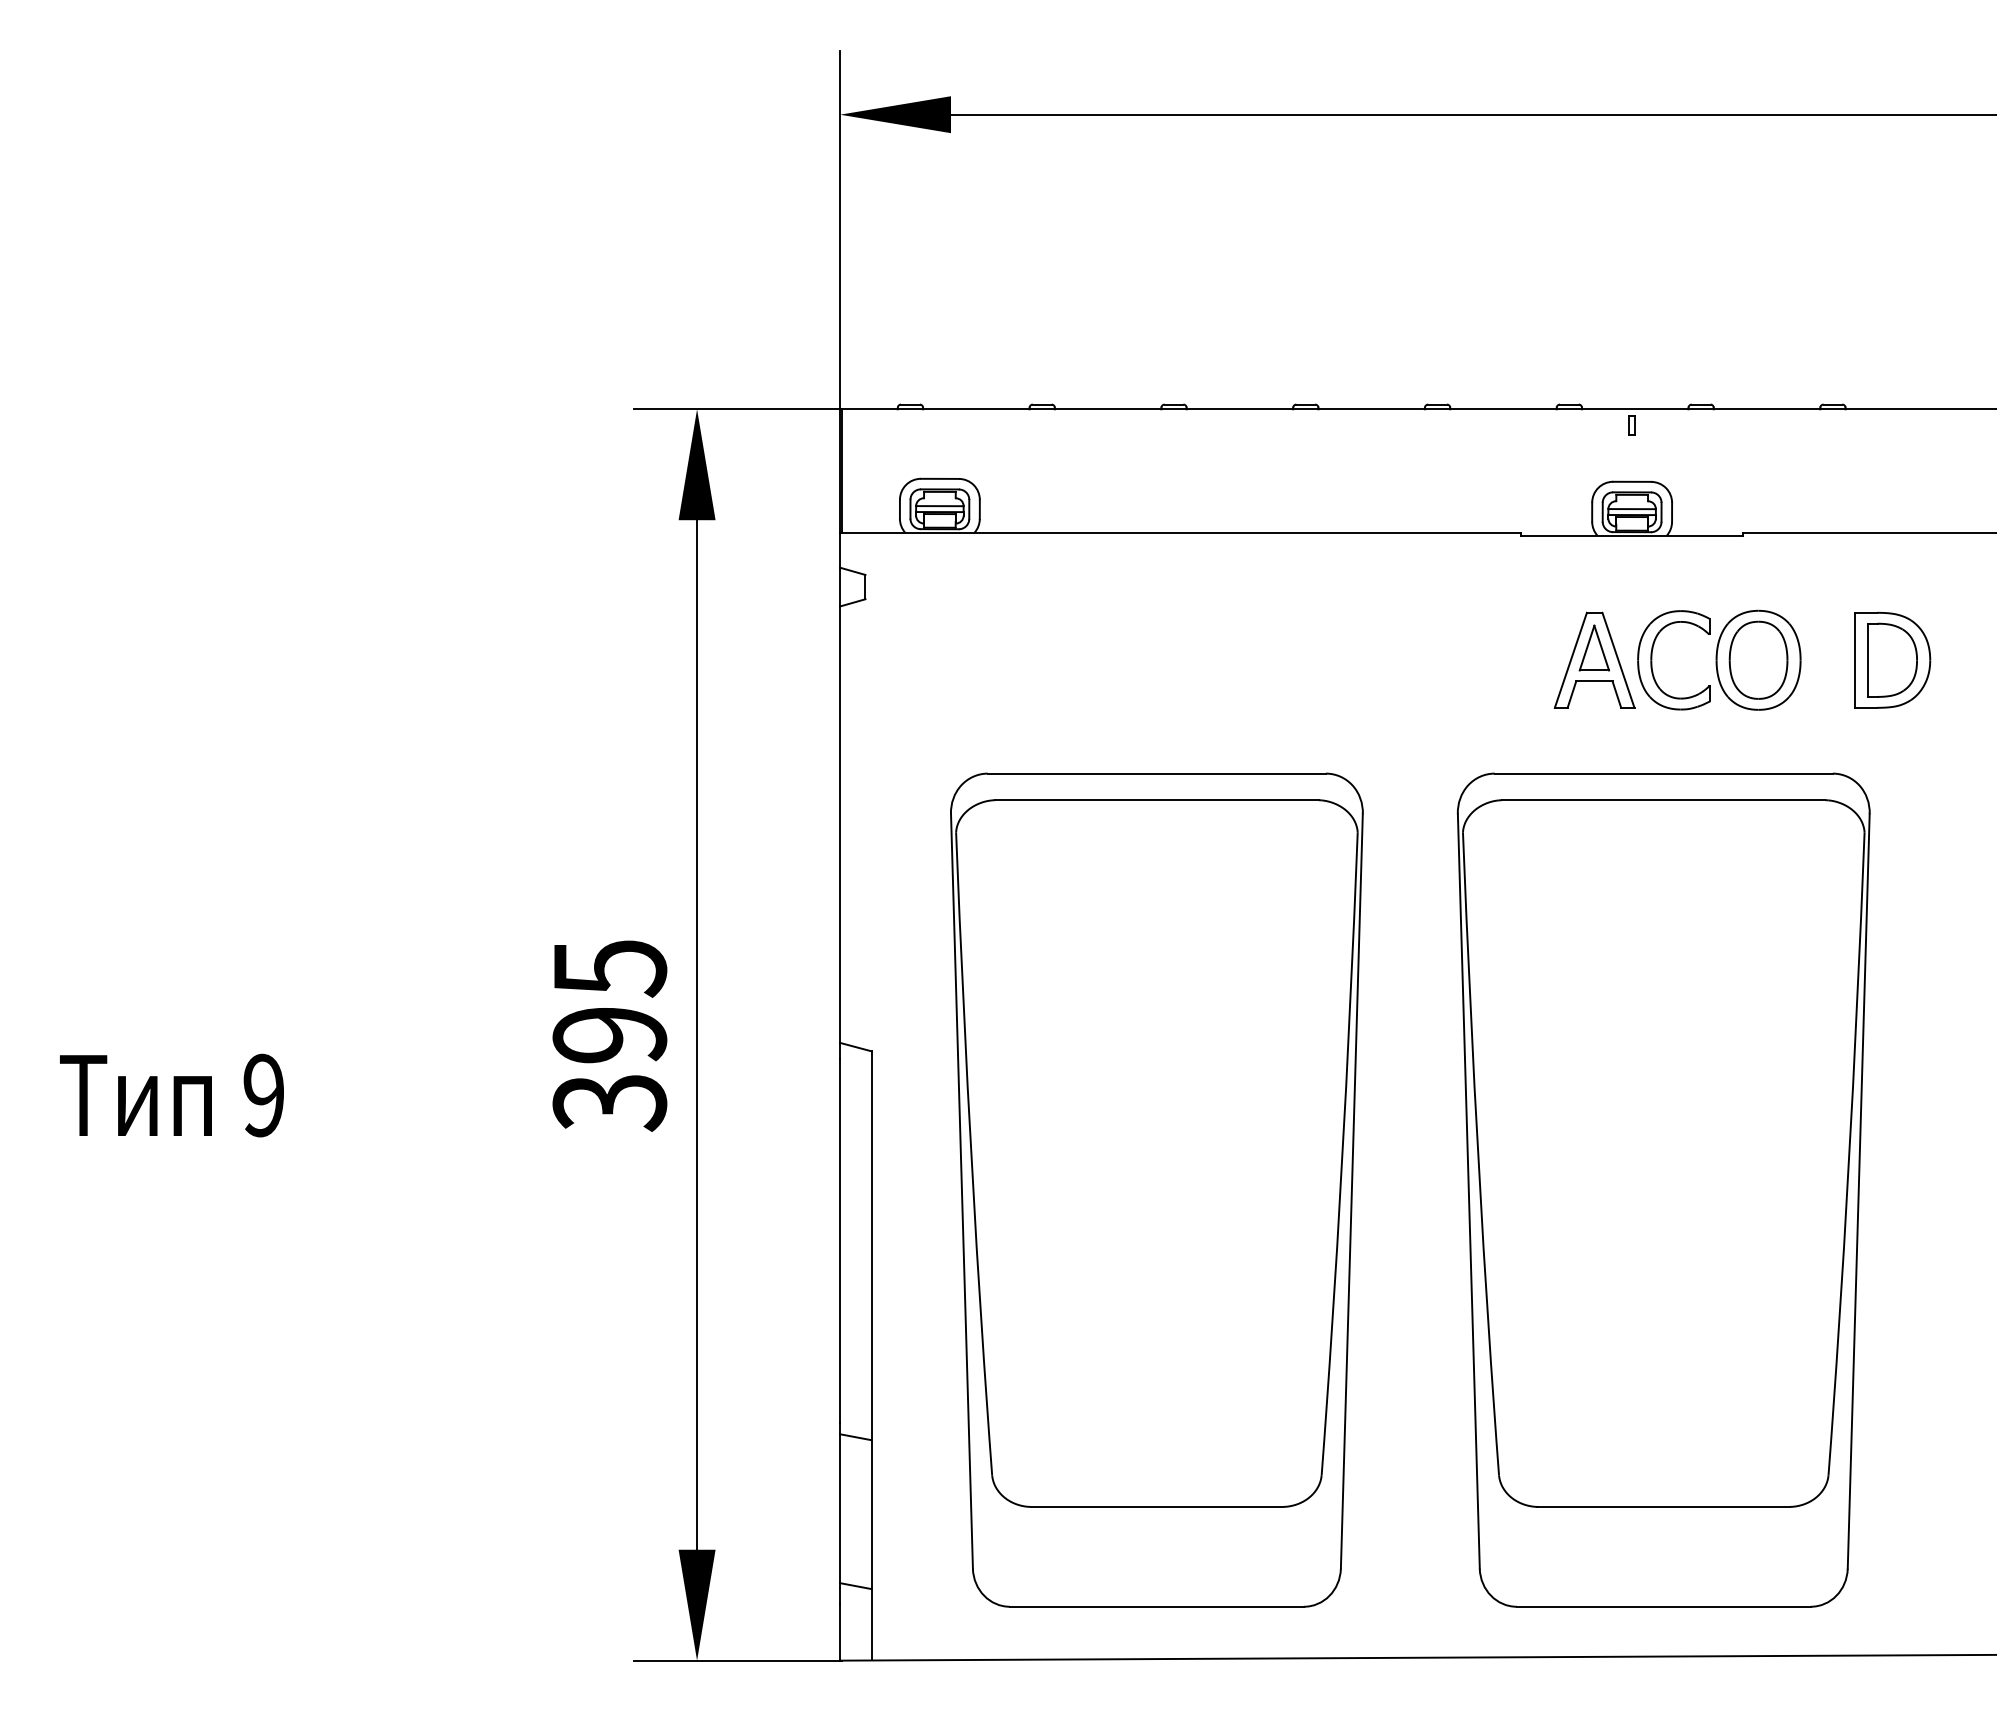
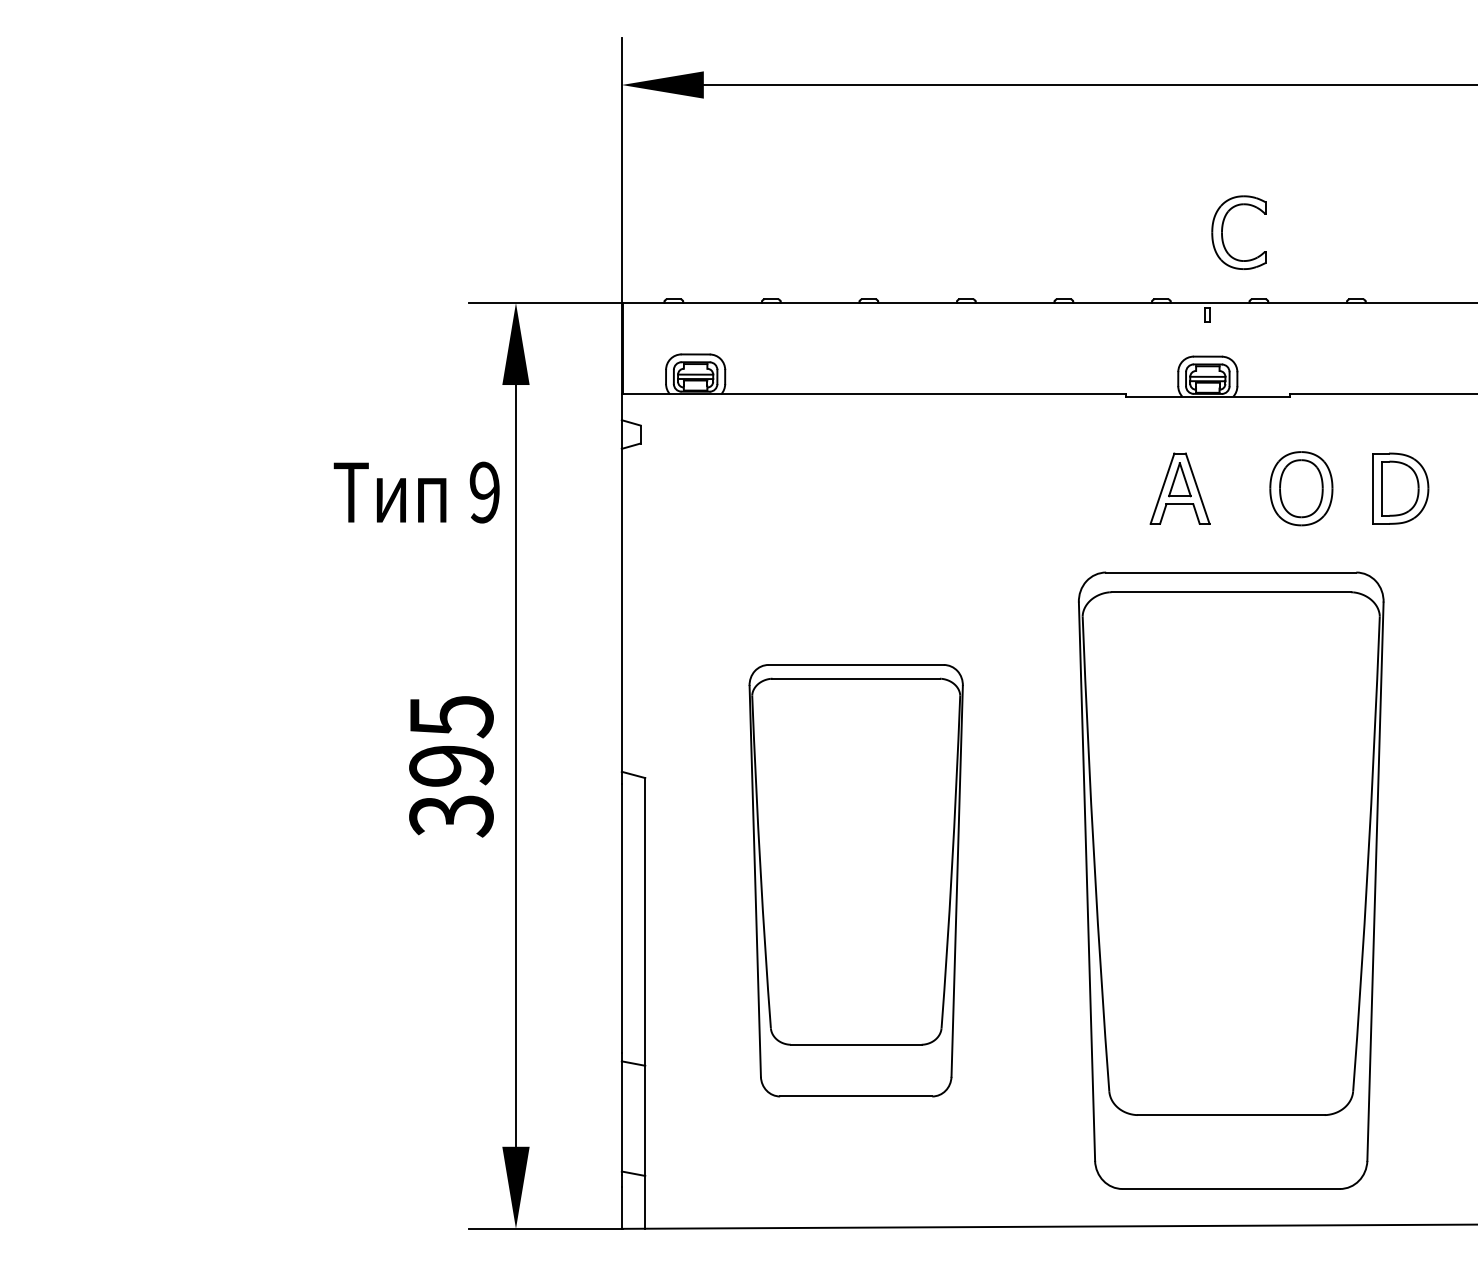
part: (1652, 660) -> (1222, 232), moved
text: (171, 1095) -> (416, 492), moved
part: (1156, 1189) -> (855, 880), size x0.7

